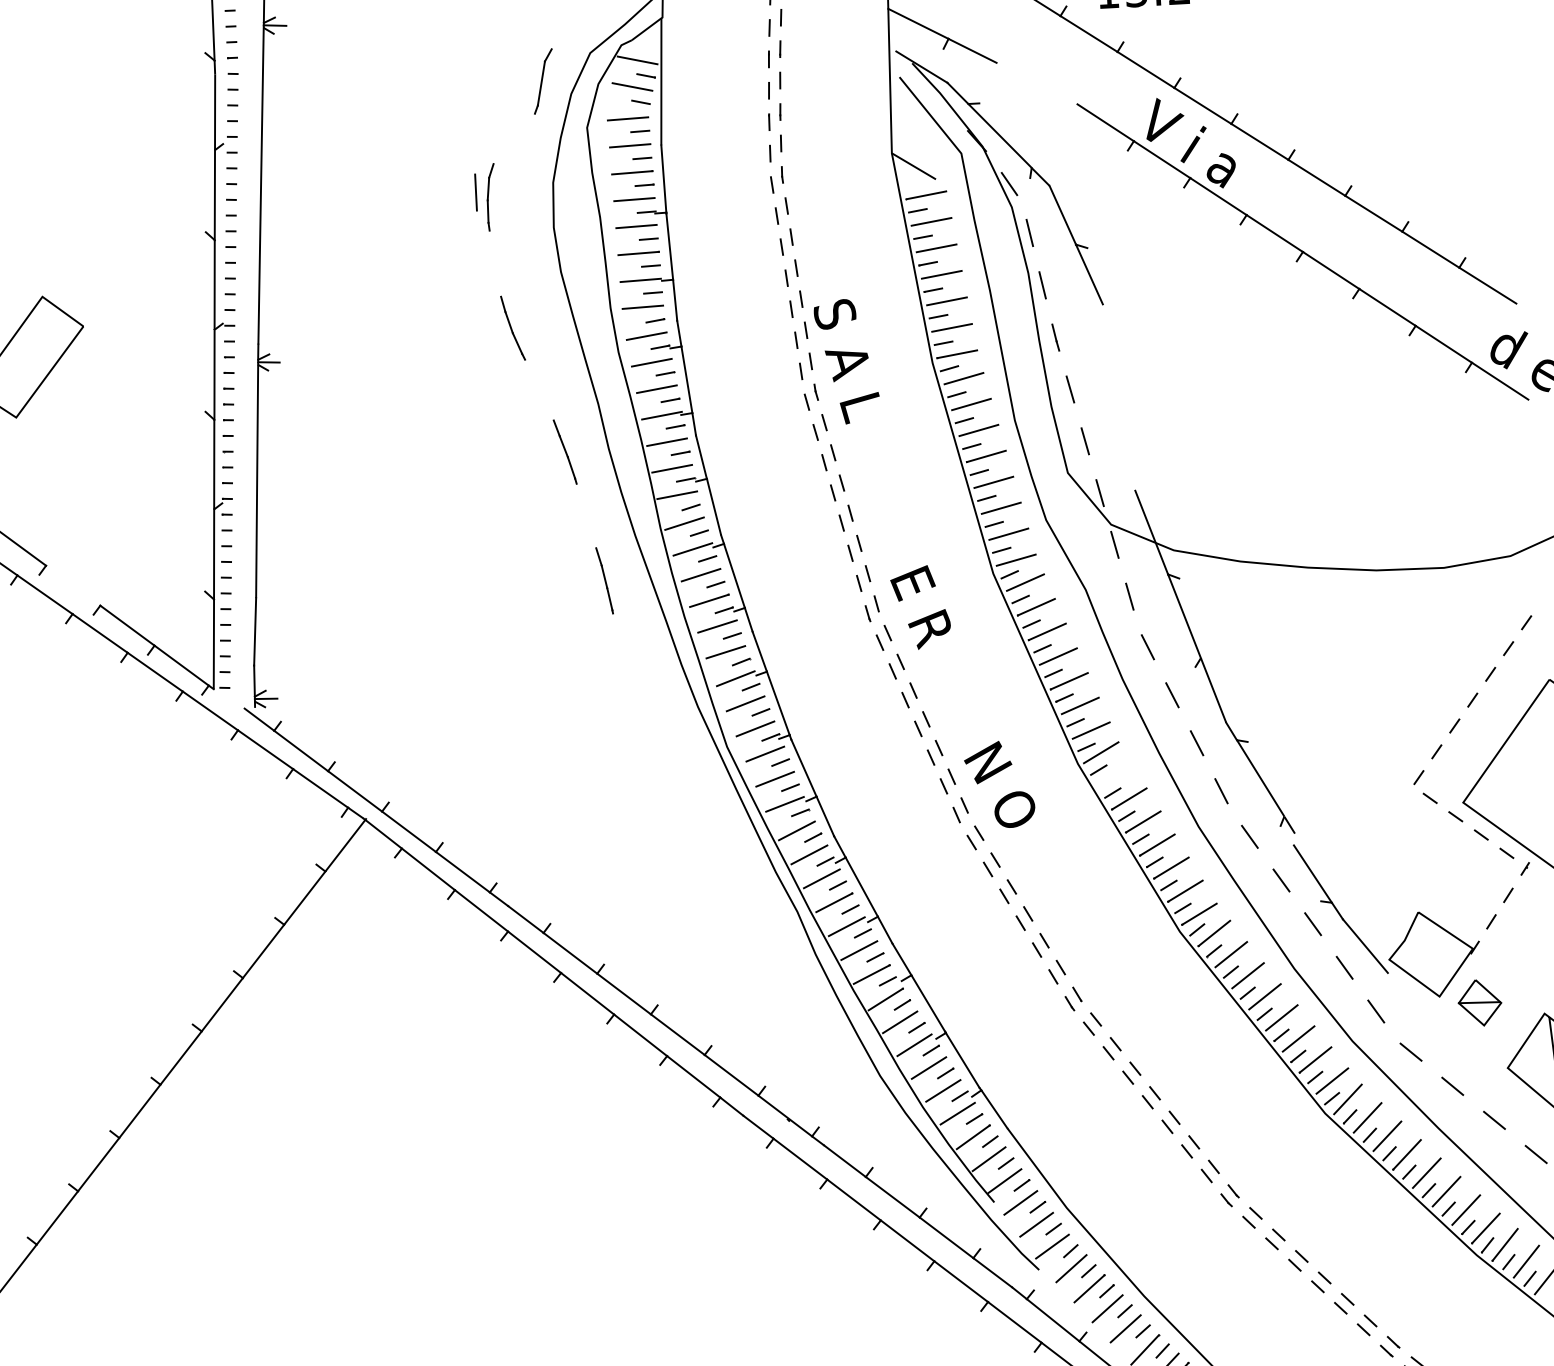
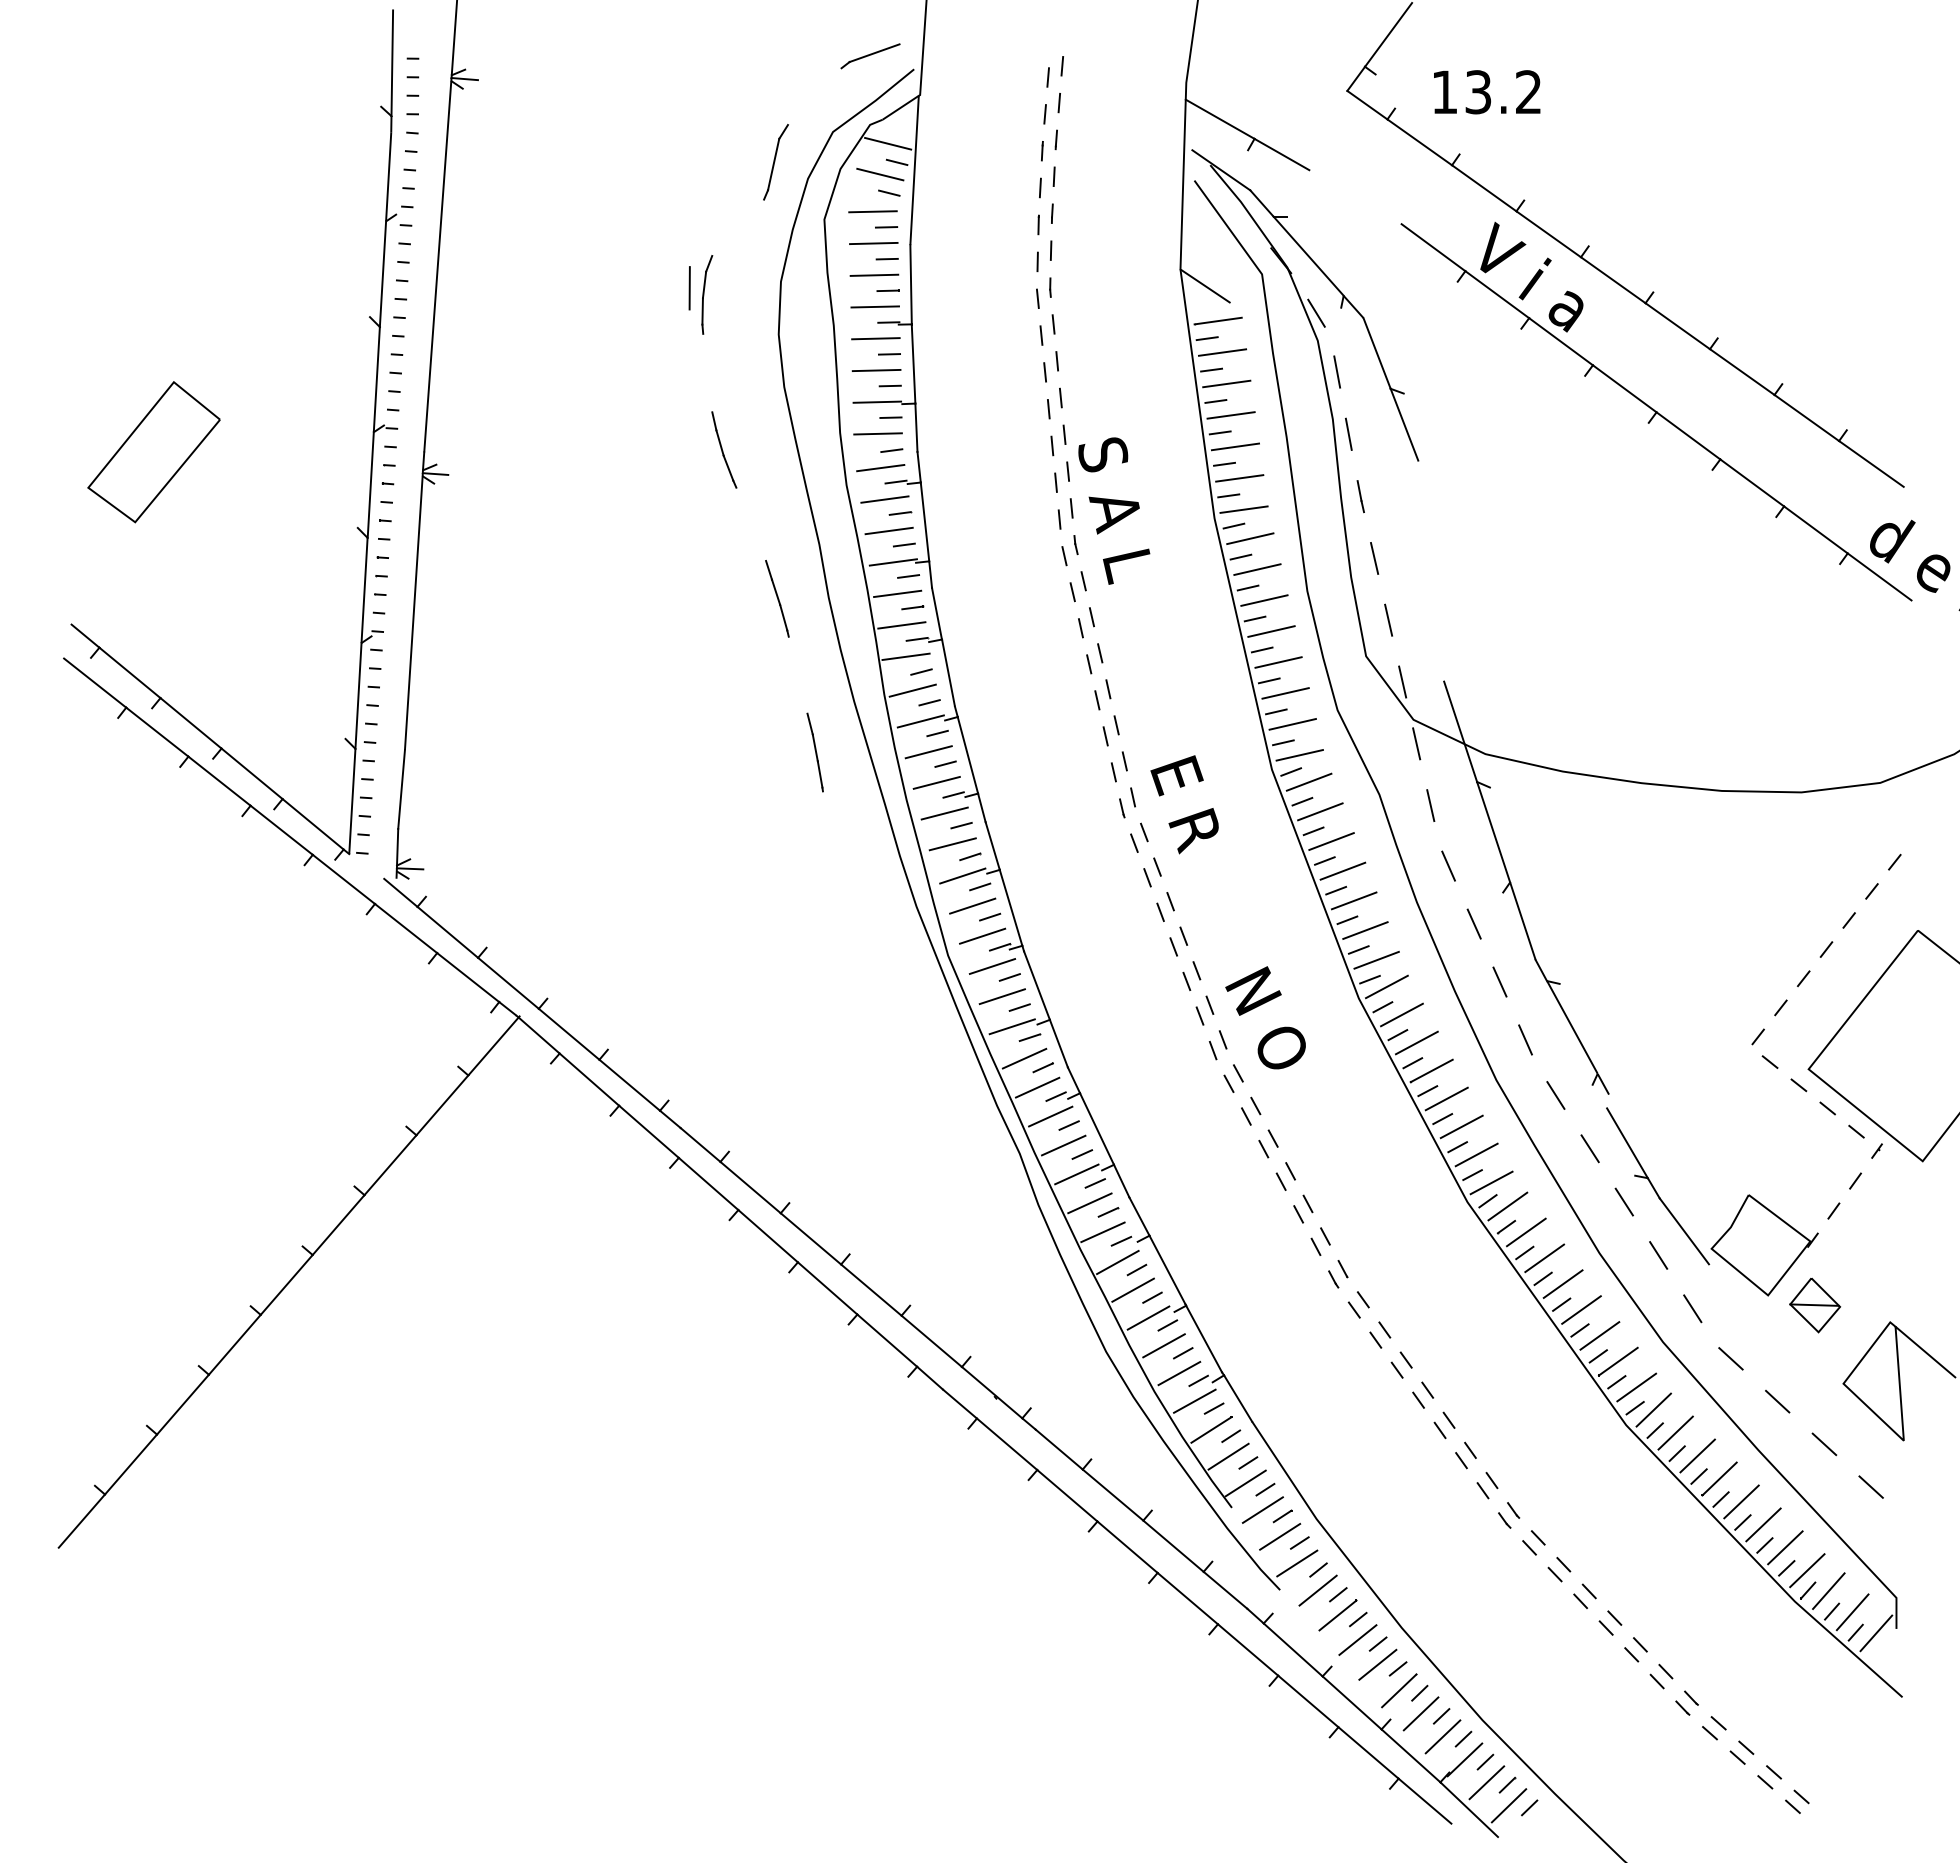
line: (72, 585) -> (190, 723), added
line: (1114, 775) -> (1401, 1014), added

